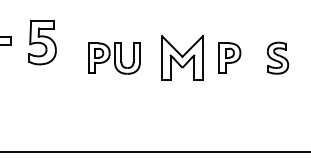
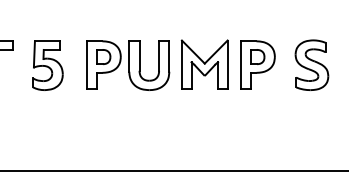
part: (42, 42) -> (47, 65), moved
part: (229, 57) -> (257, 64), size x1.43
part: (277, 57) -> (311, 64), size x1.43
part: (114, 58) -> (128, 65), size x1.43

